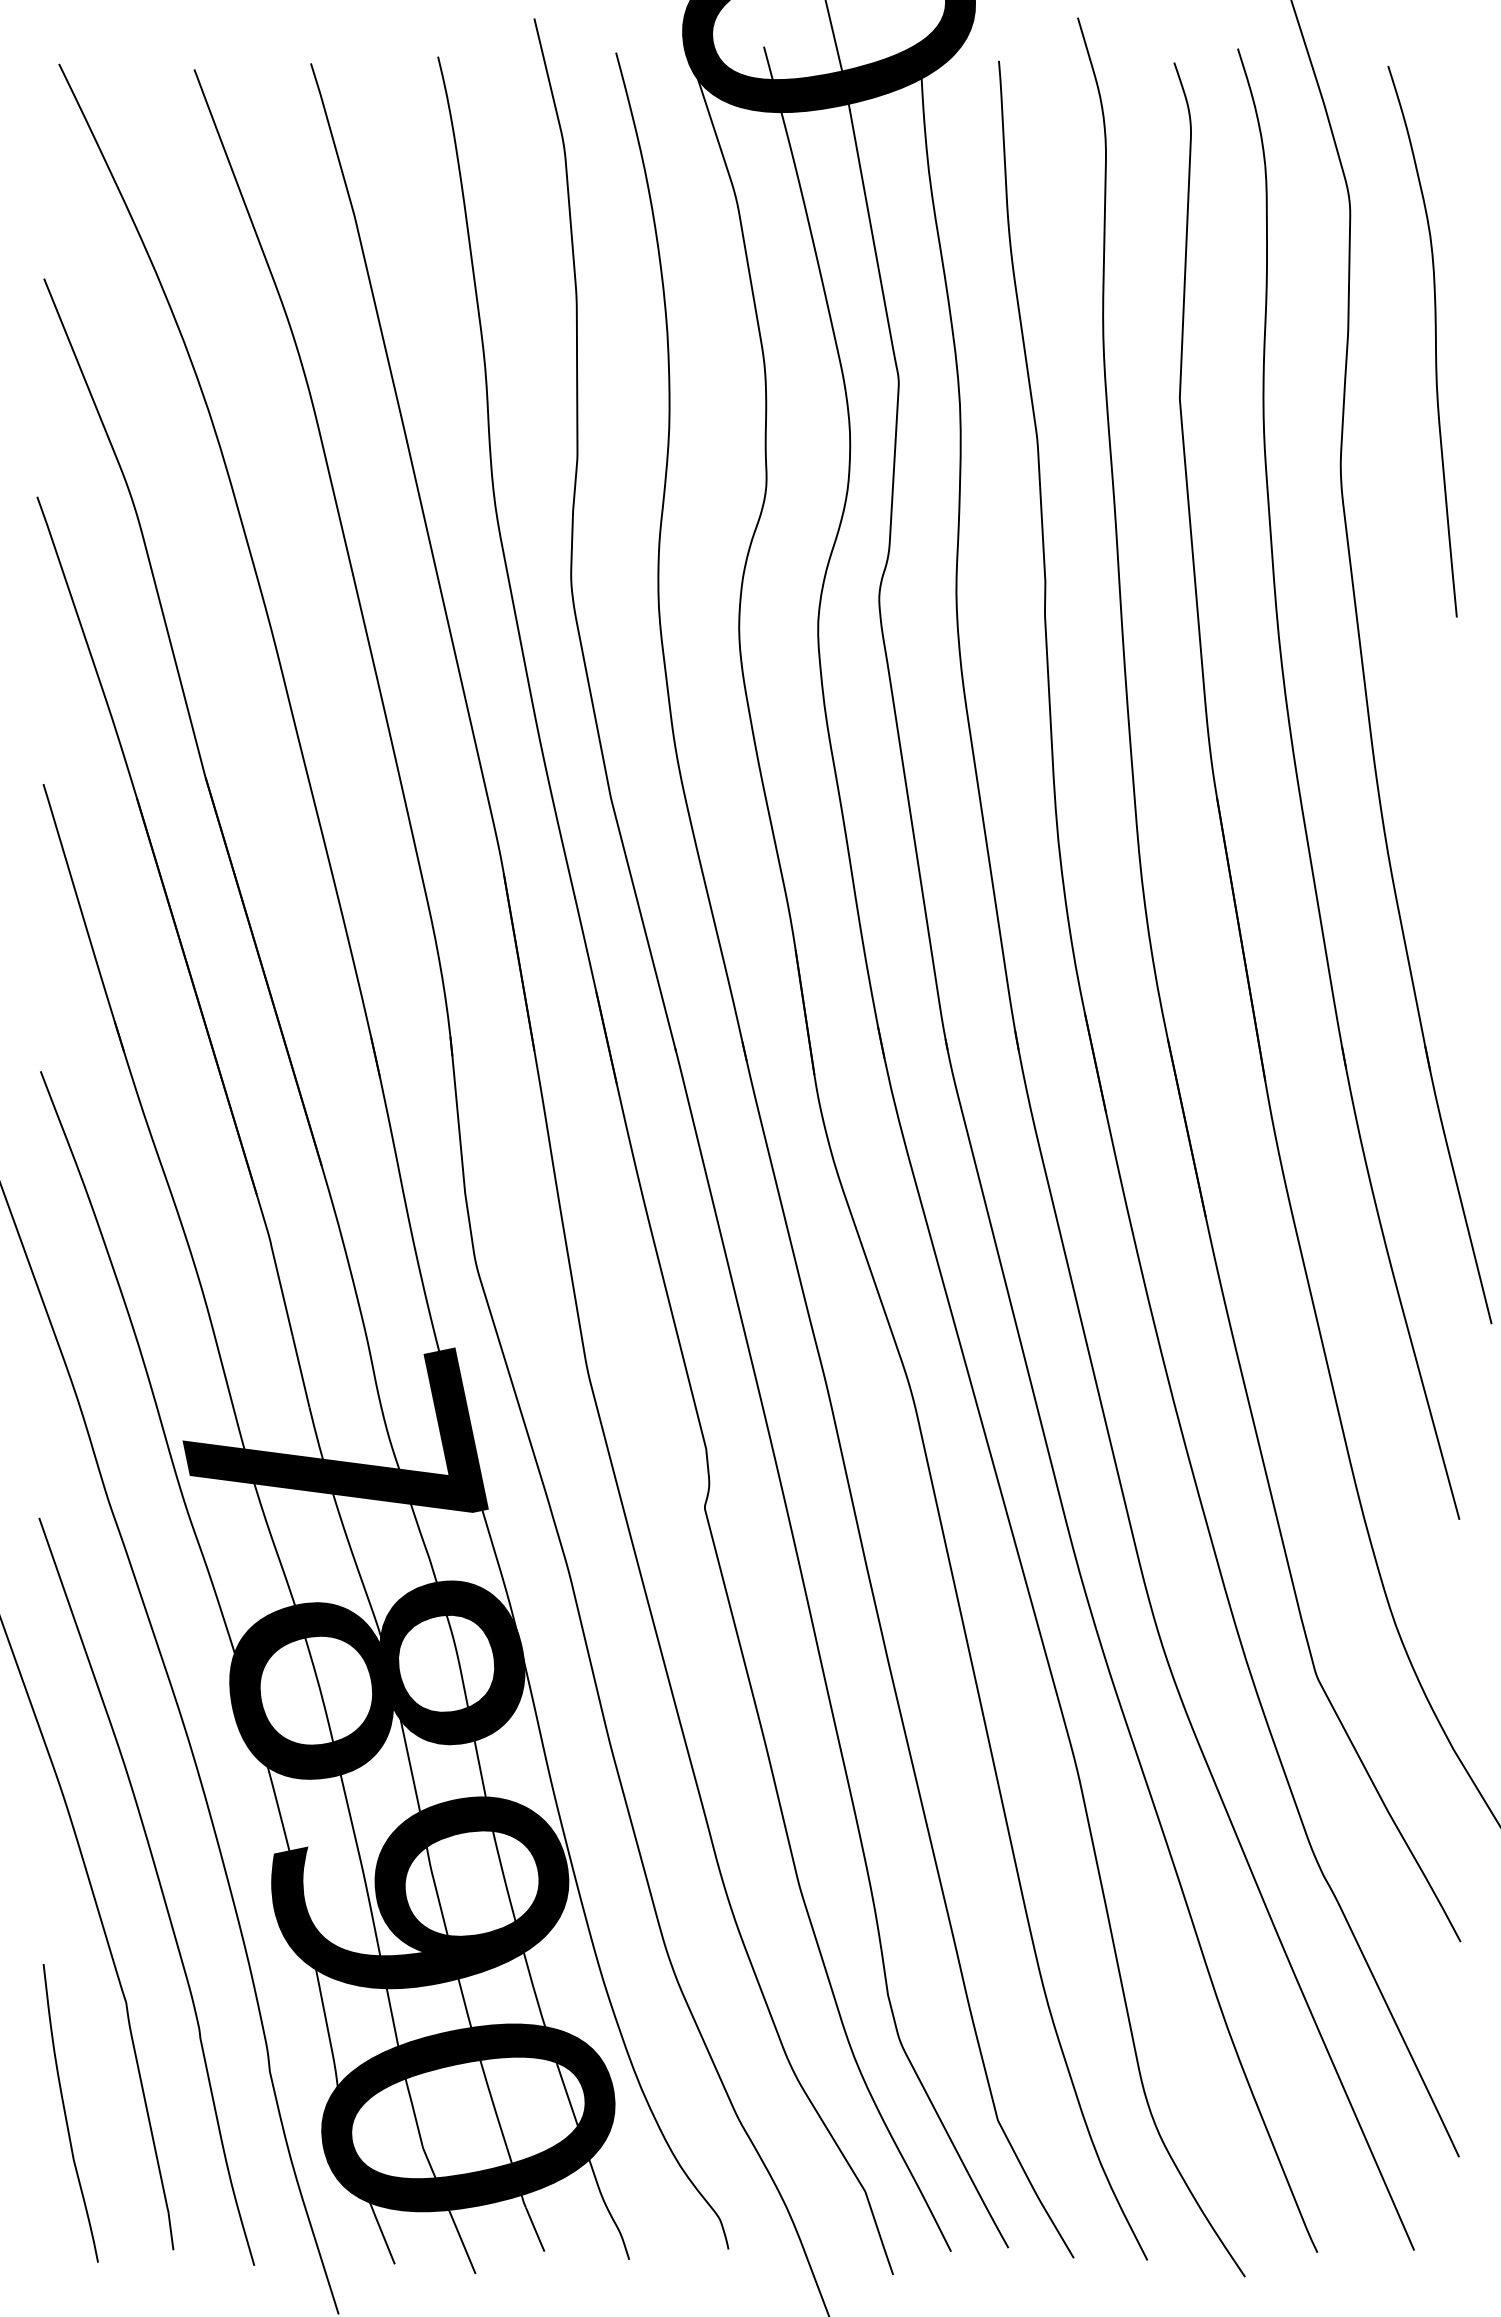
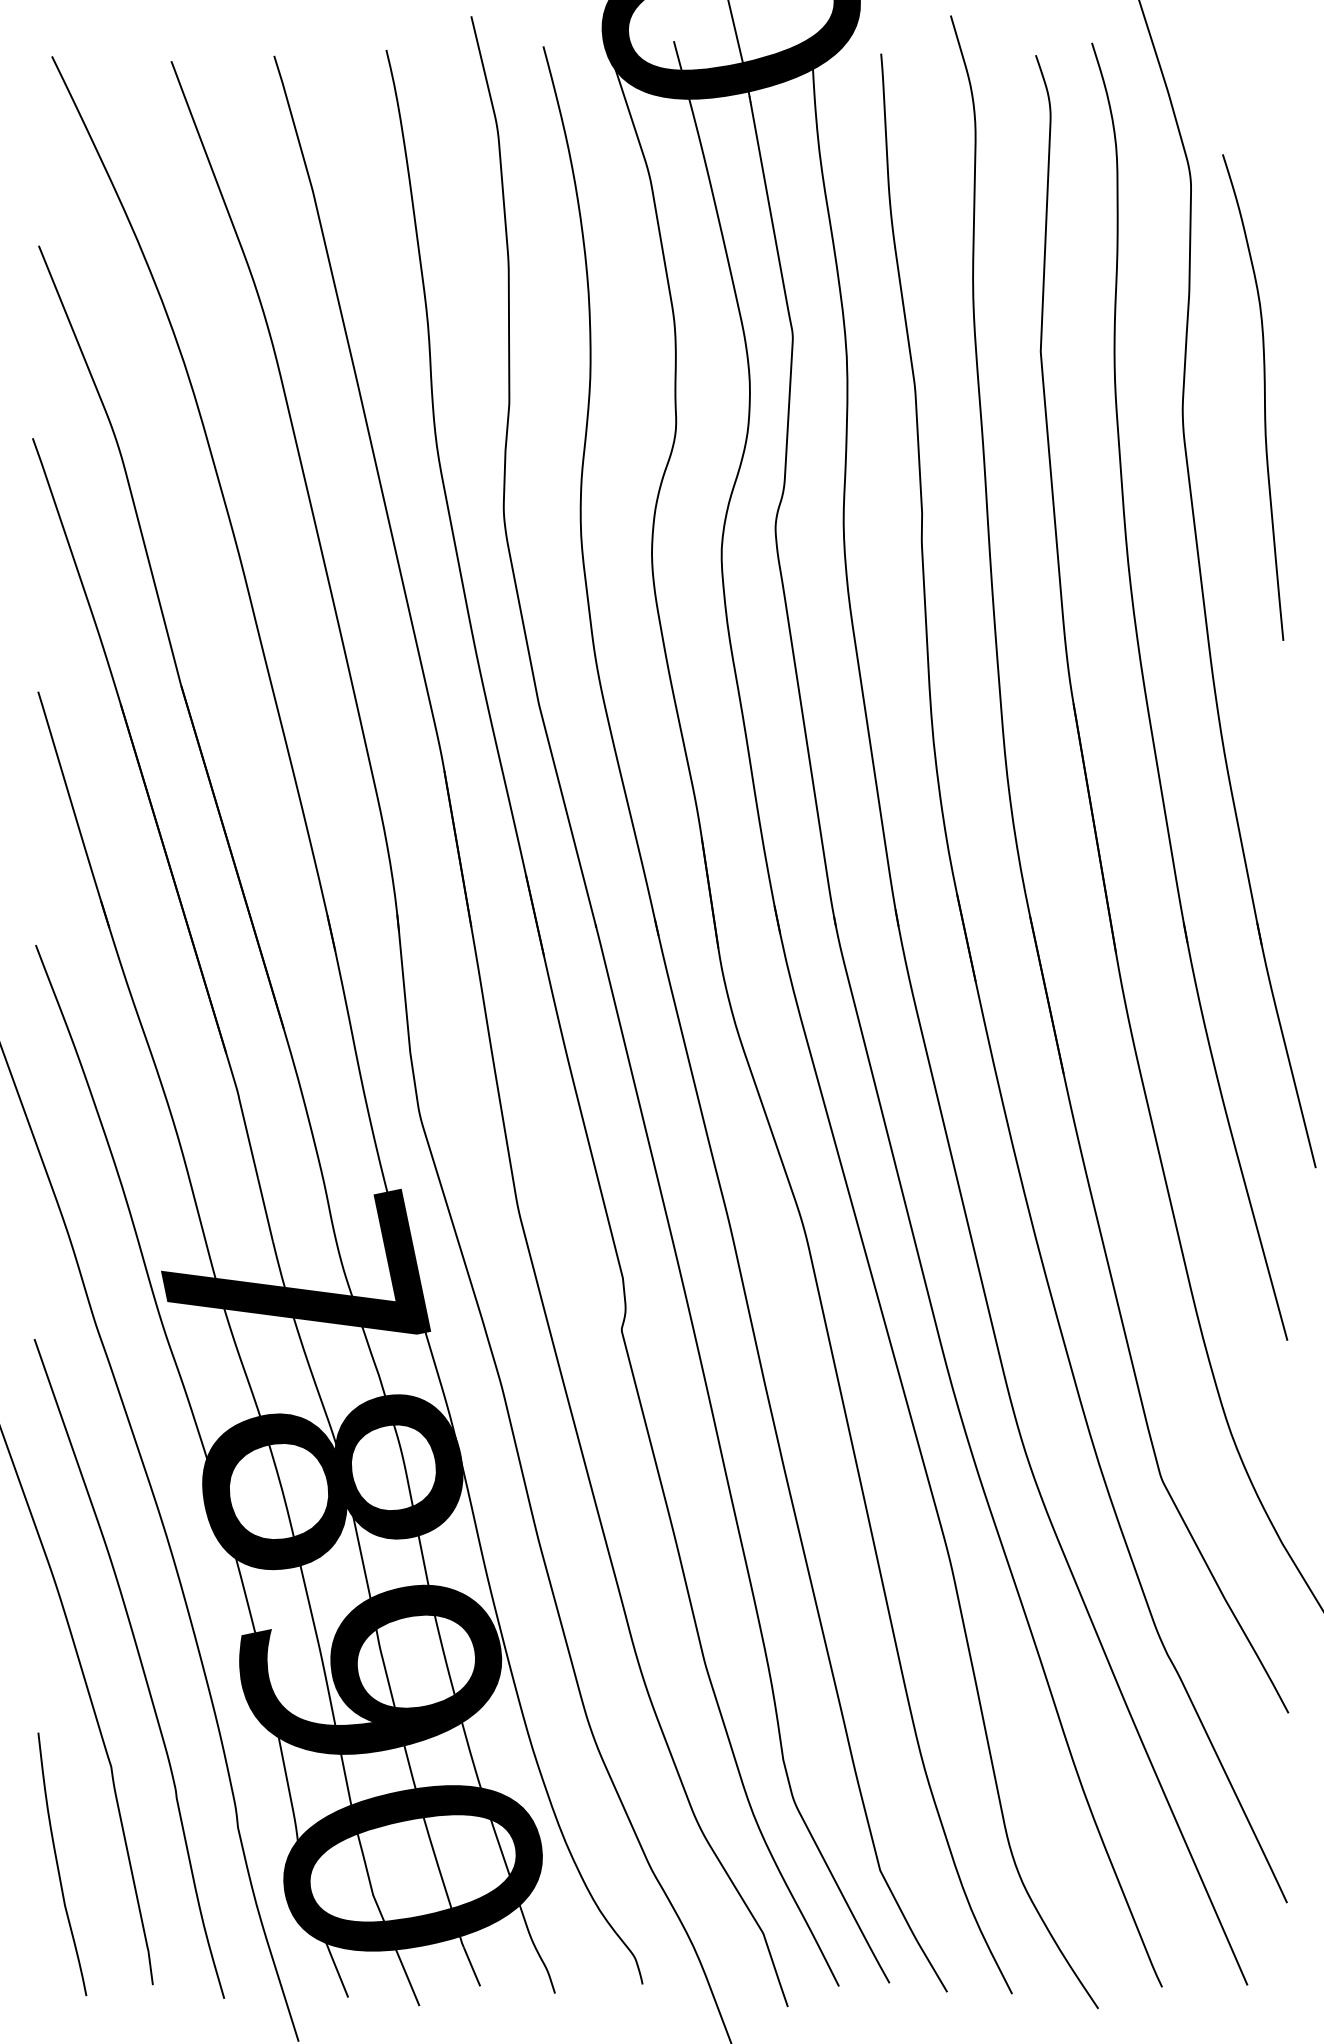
curve: (1435, 341) -> (1264, 397), moved

